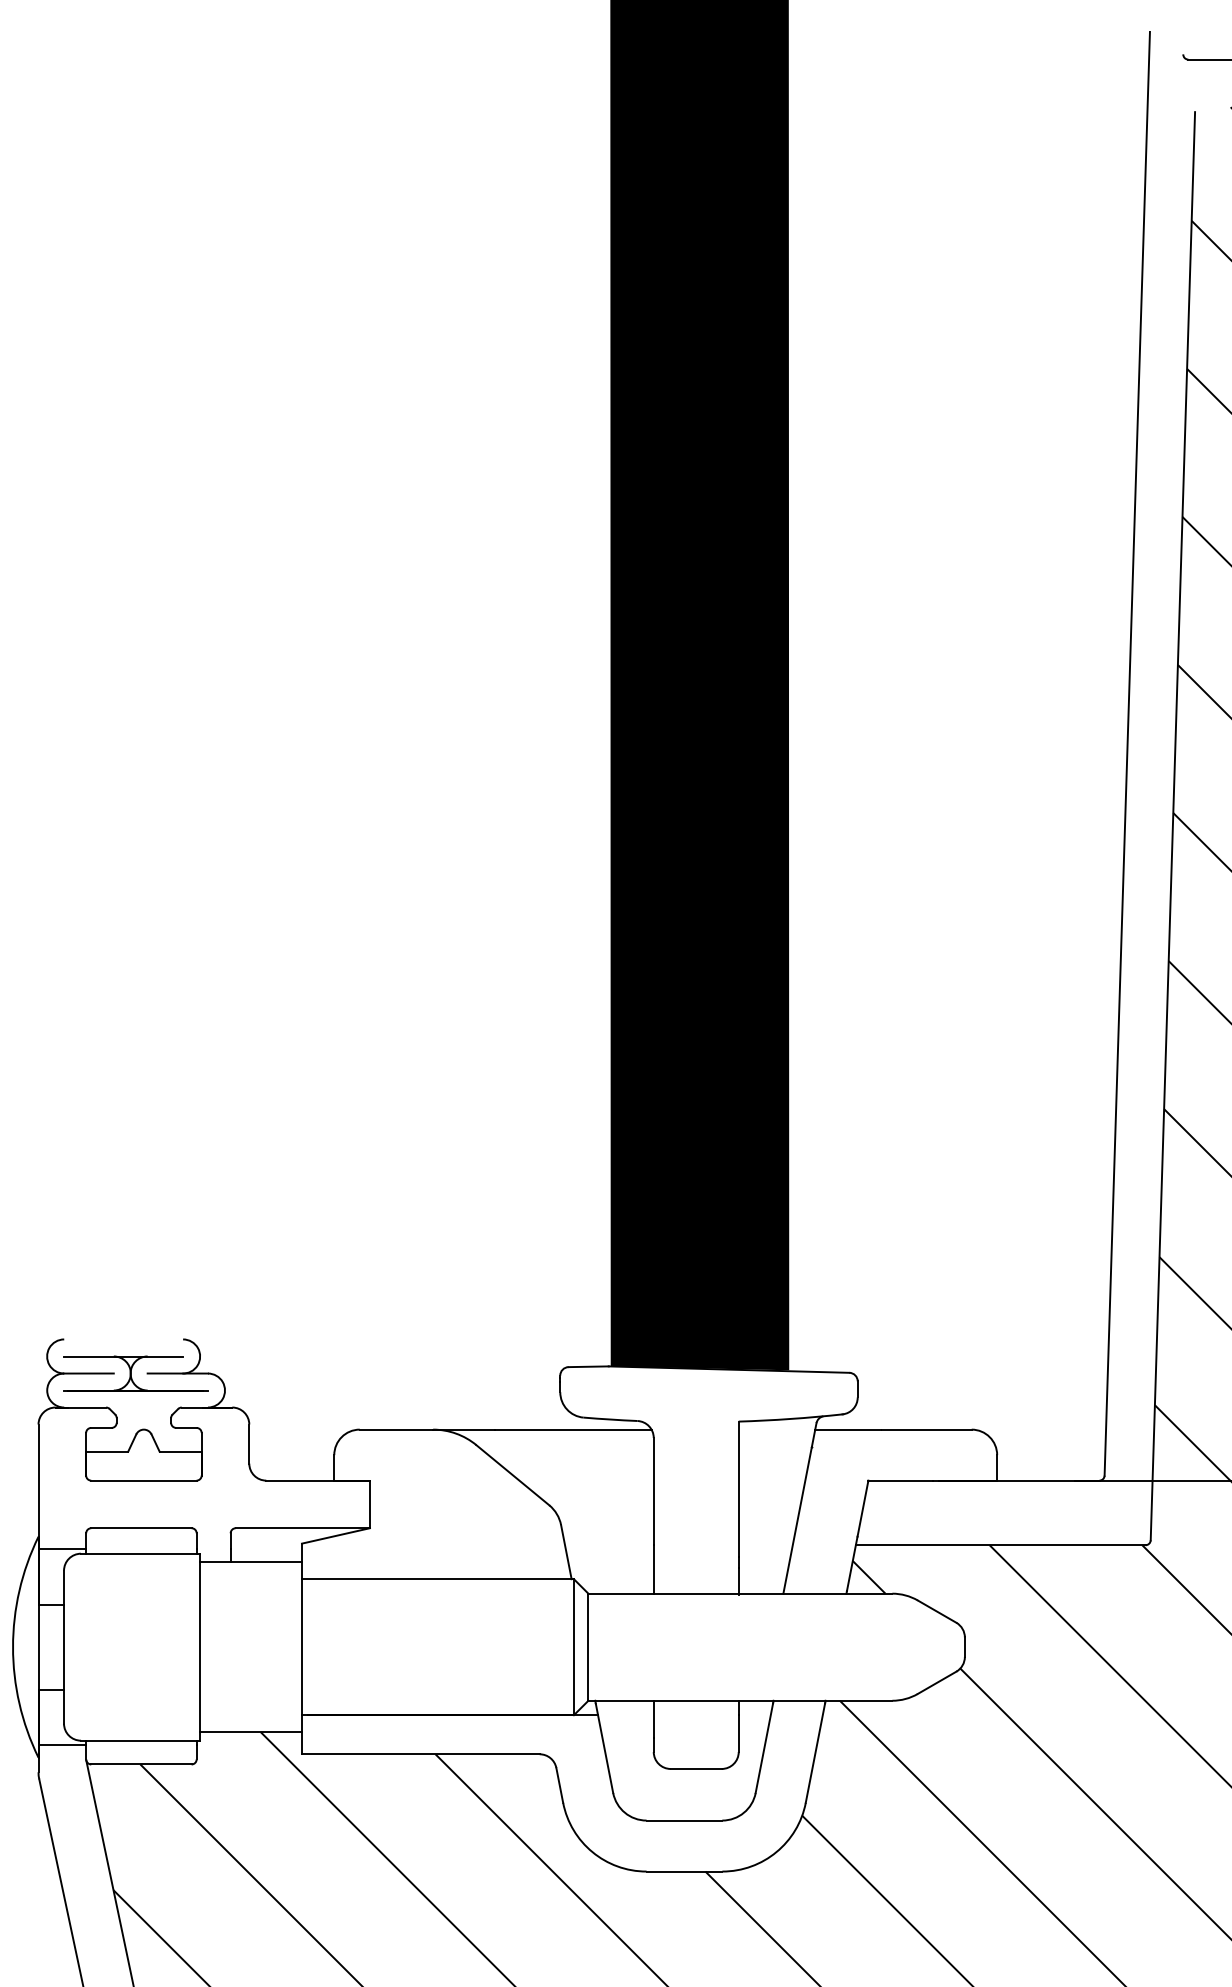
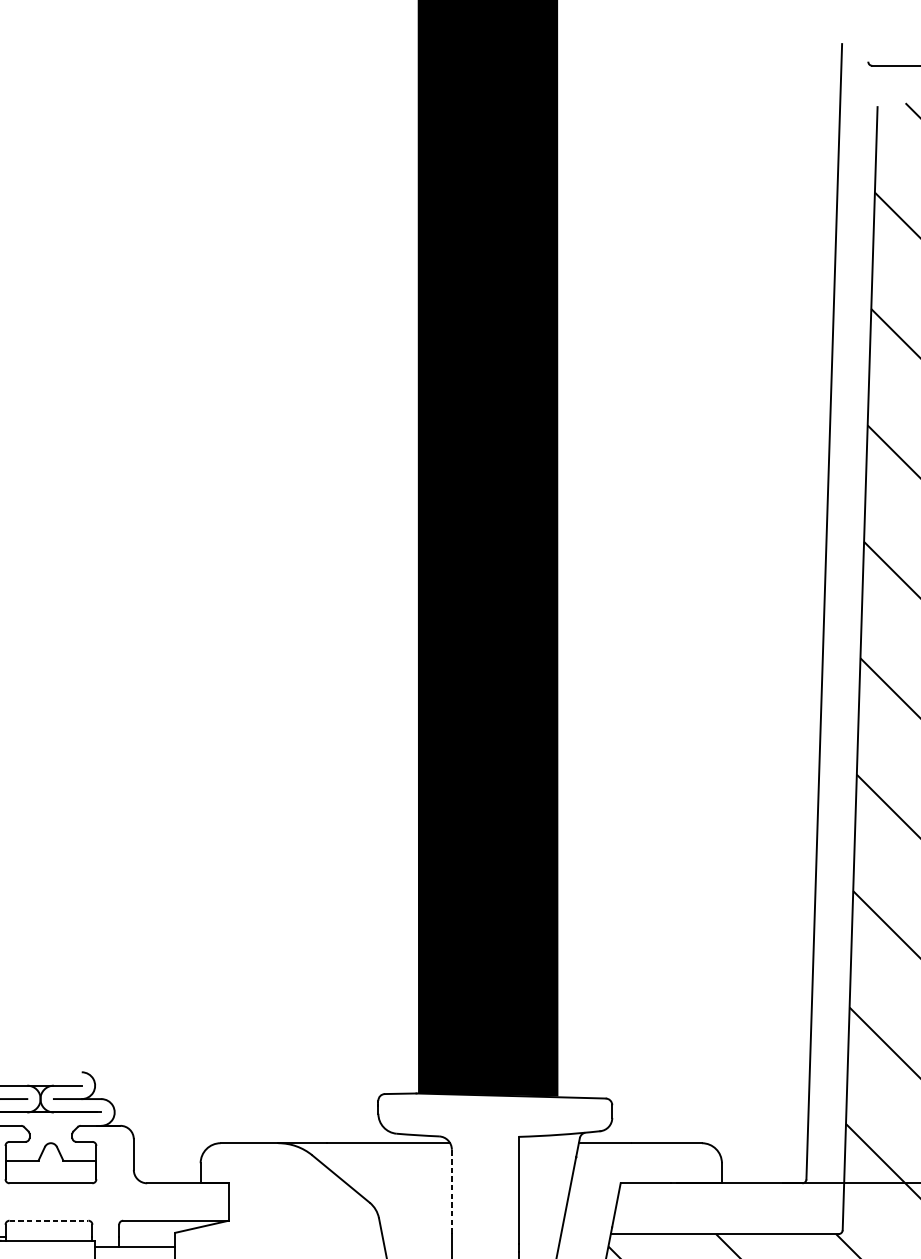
line: (653, 1490) -> (451, 1191), solid -> dashed
line: (141, 1528) -> (49, 1220), solid -> dashed

